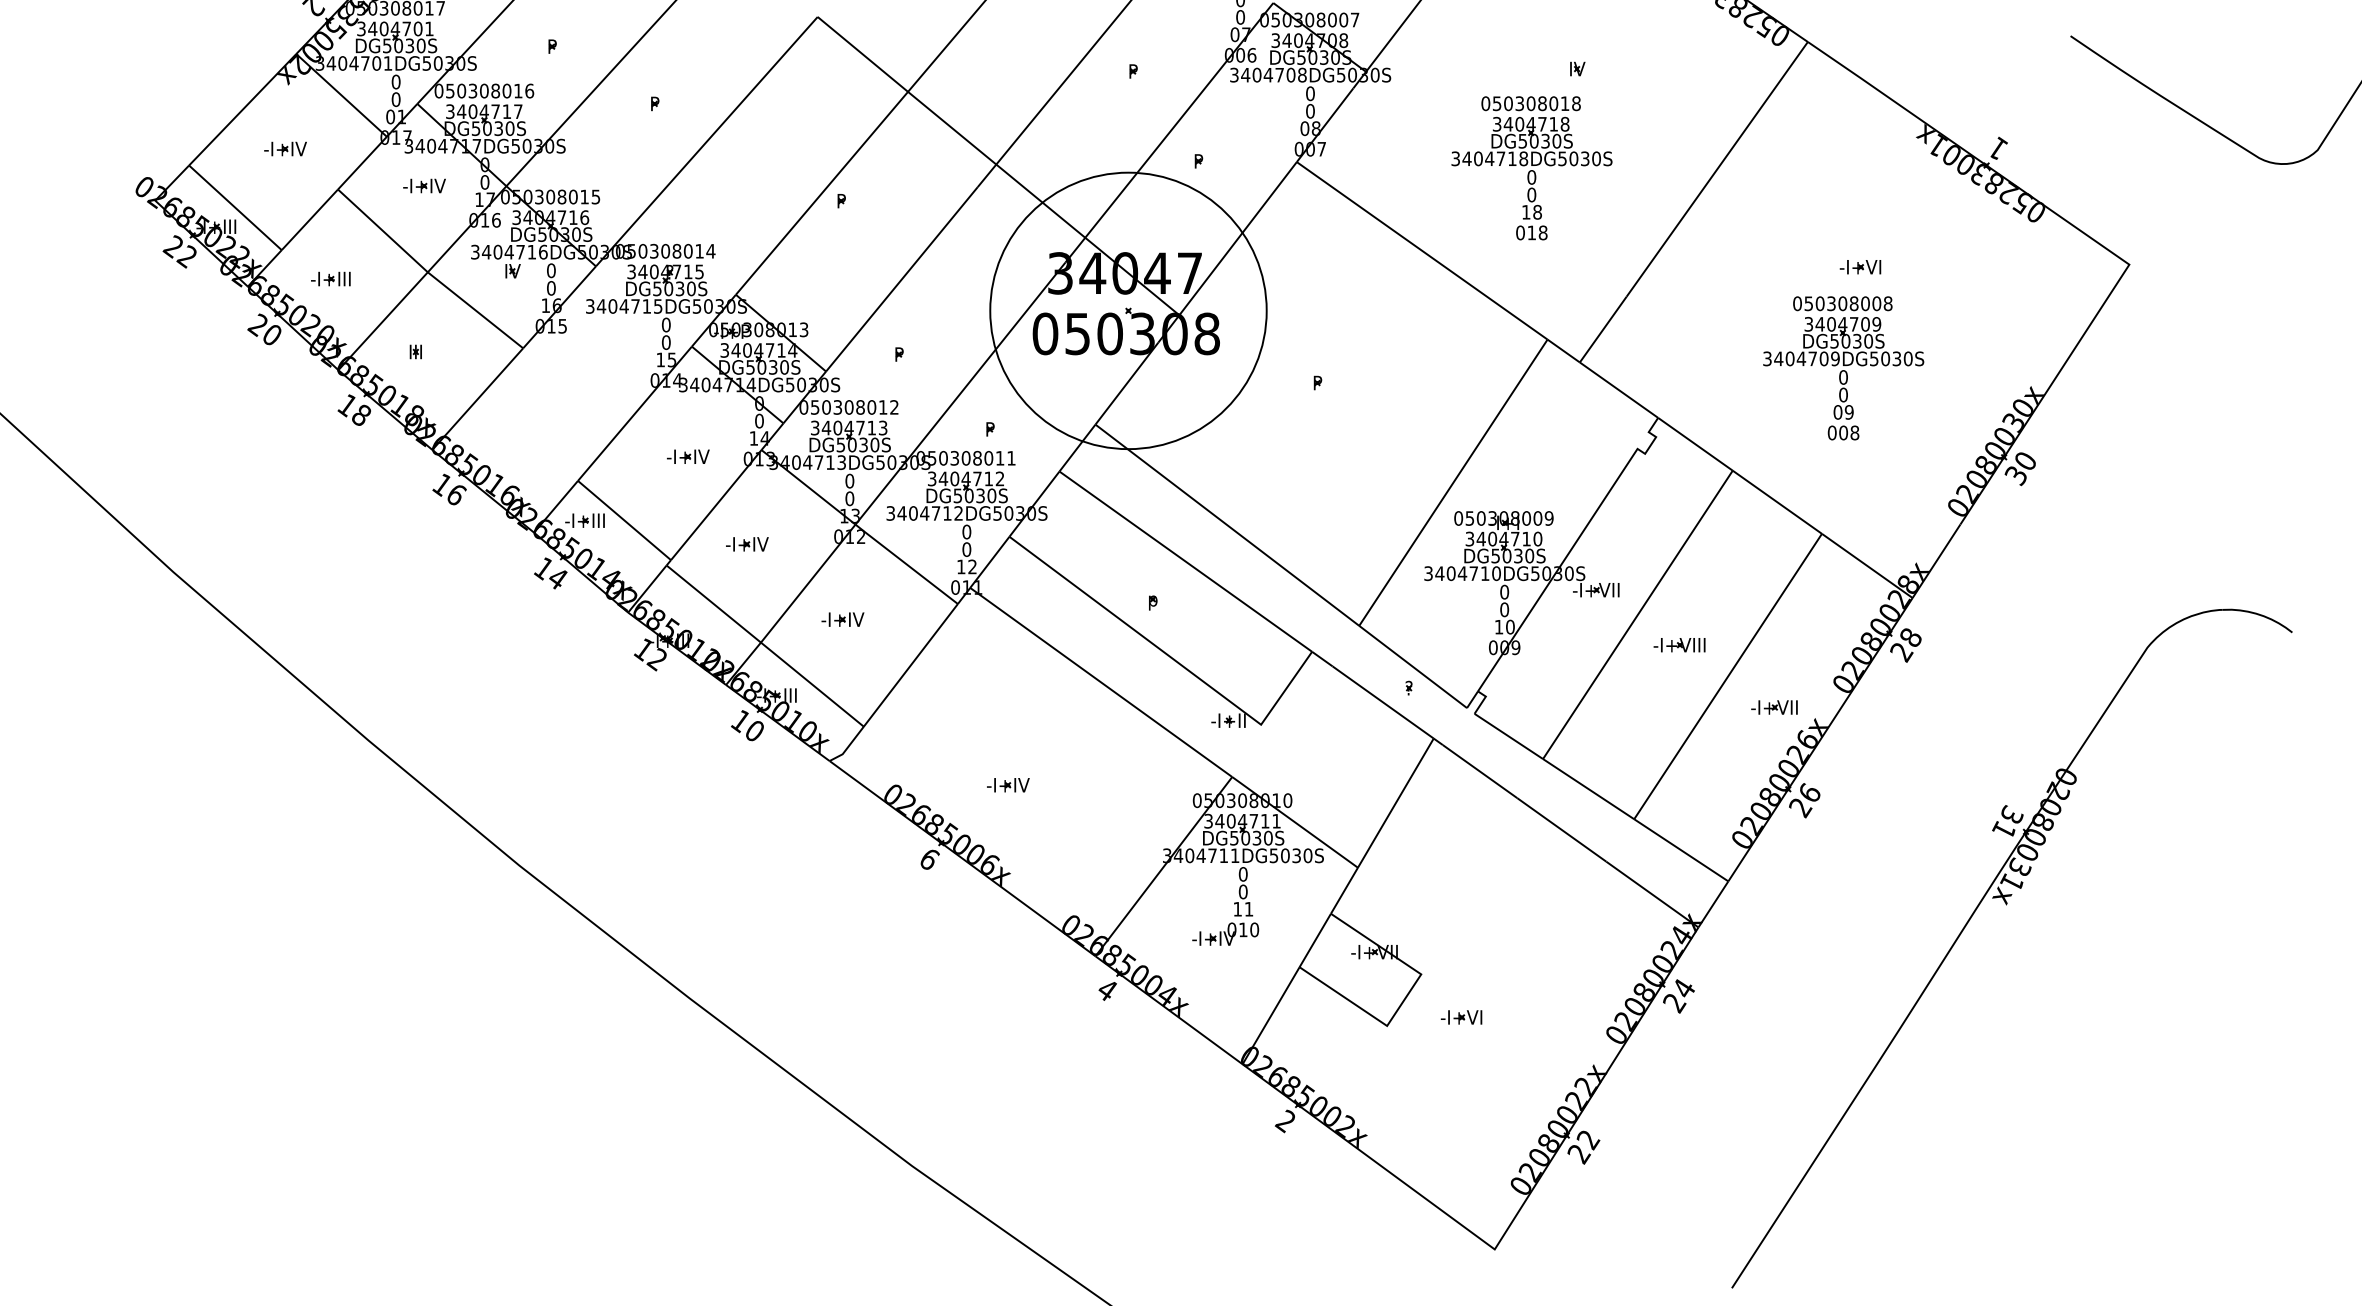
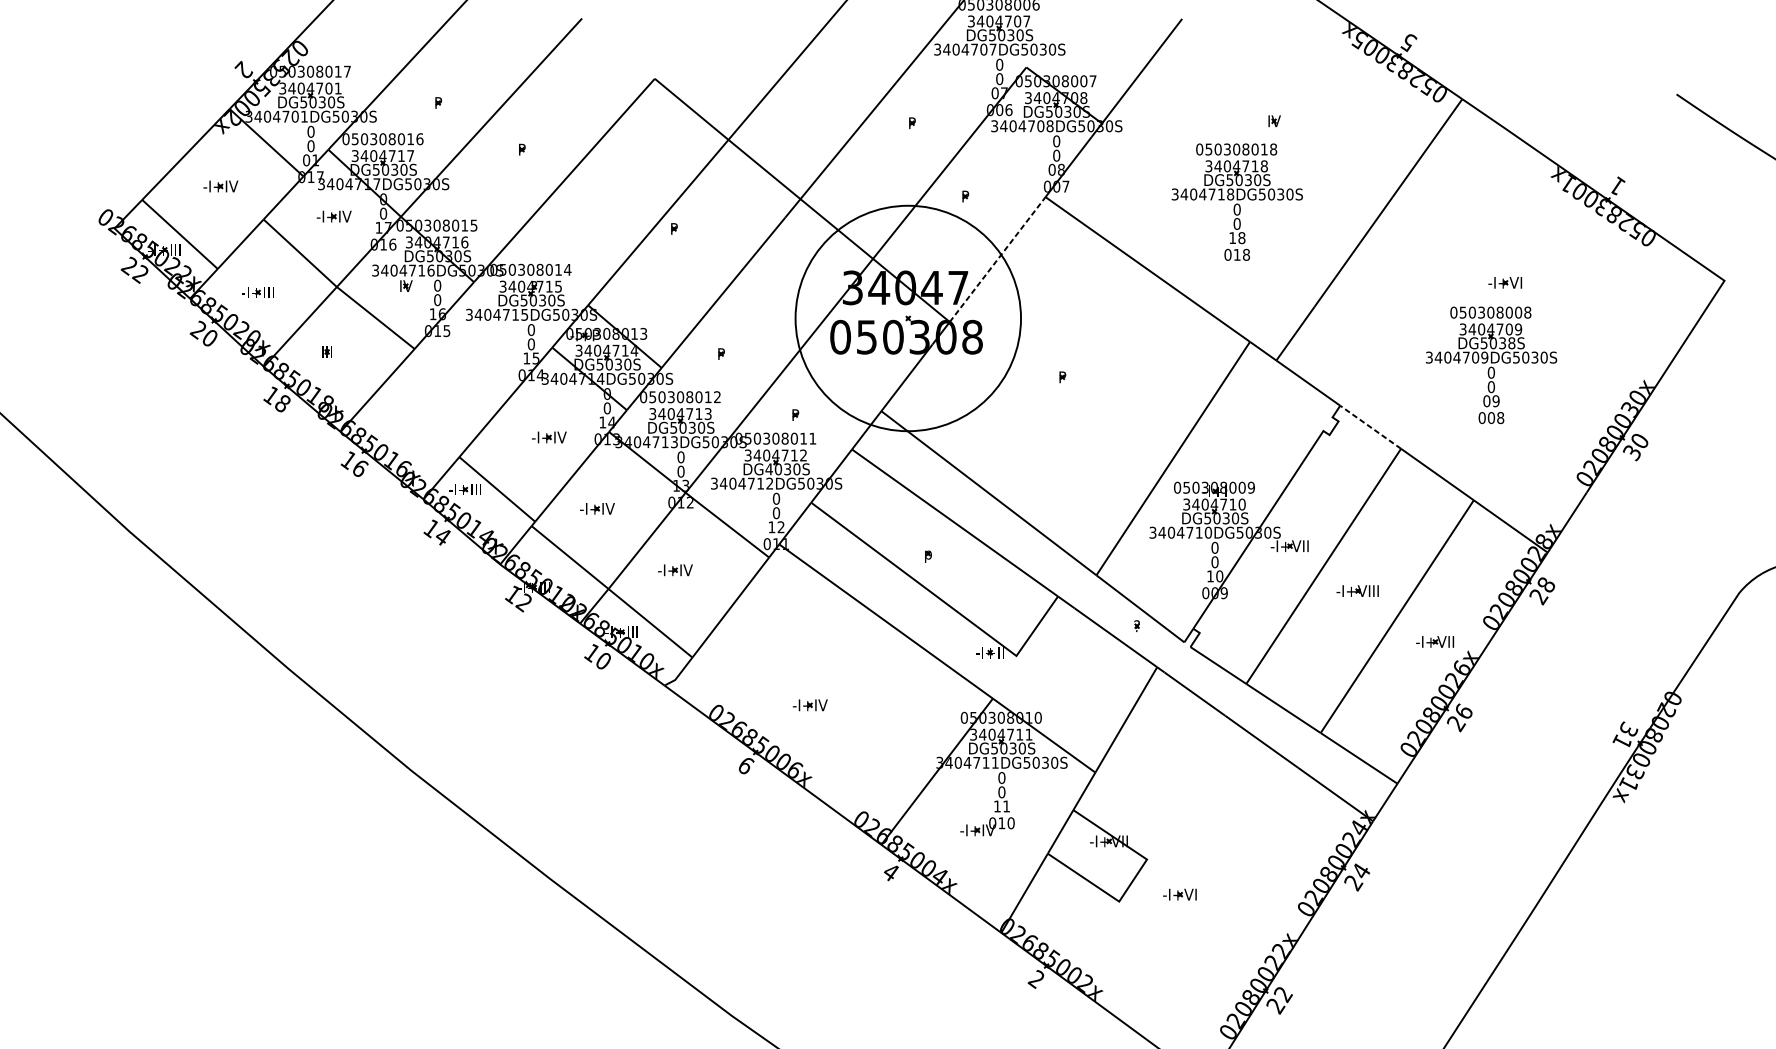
line: (1238, 238) -> (998, 259), solid -> dashed
text: (1868, 341) -> (1511, 343), DG5030S -> DG5038S
line: (1695, 444) -> (1370, 427), solid -> dashed
text: (957, 495) -> (768, 469), DG5030S -> DG4030S

